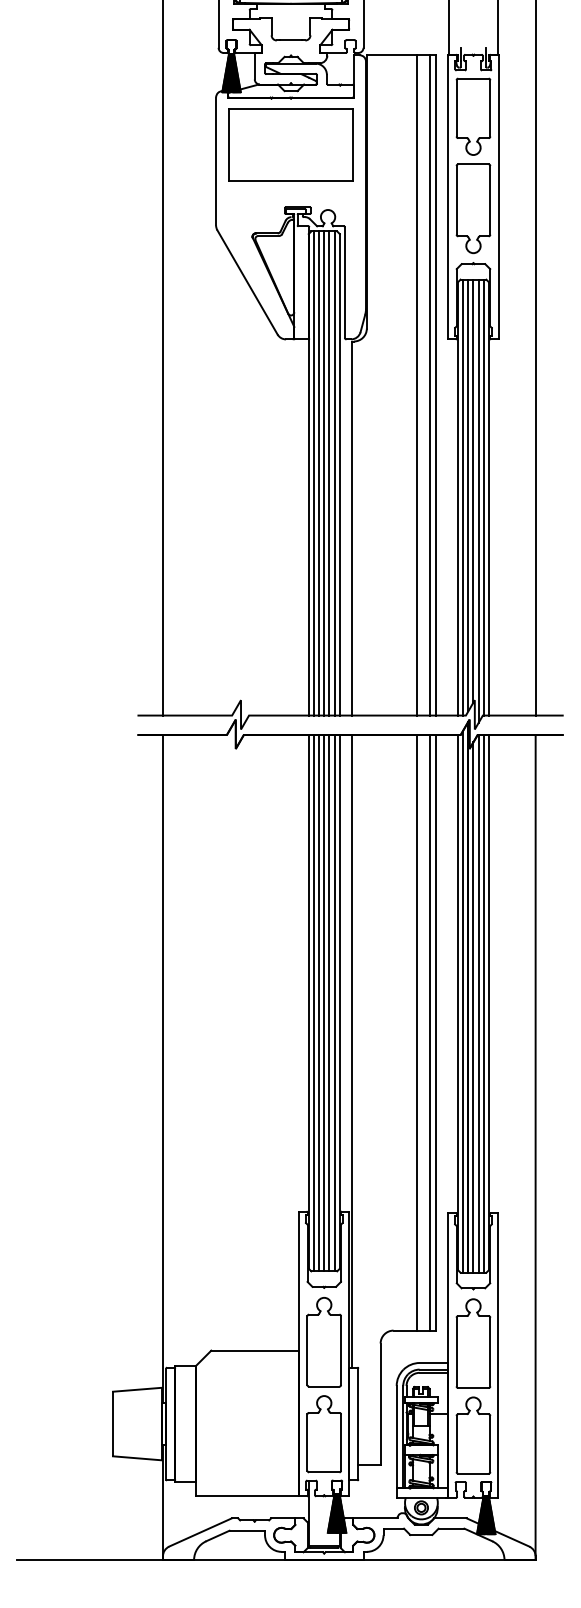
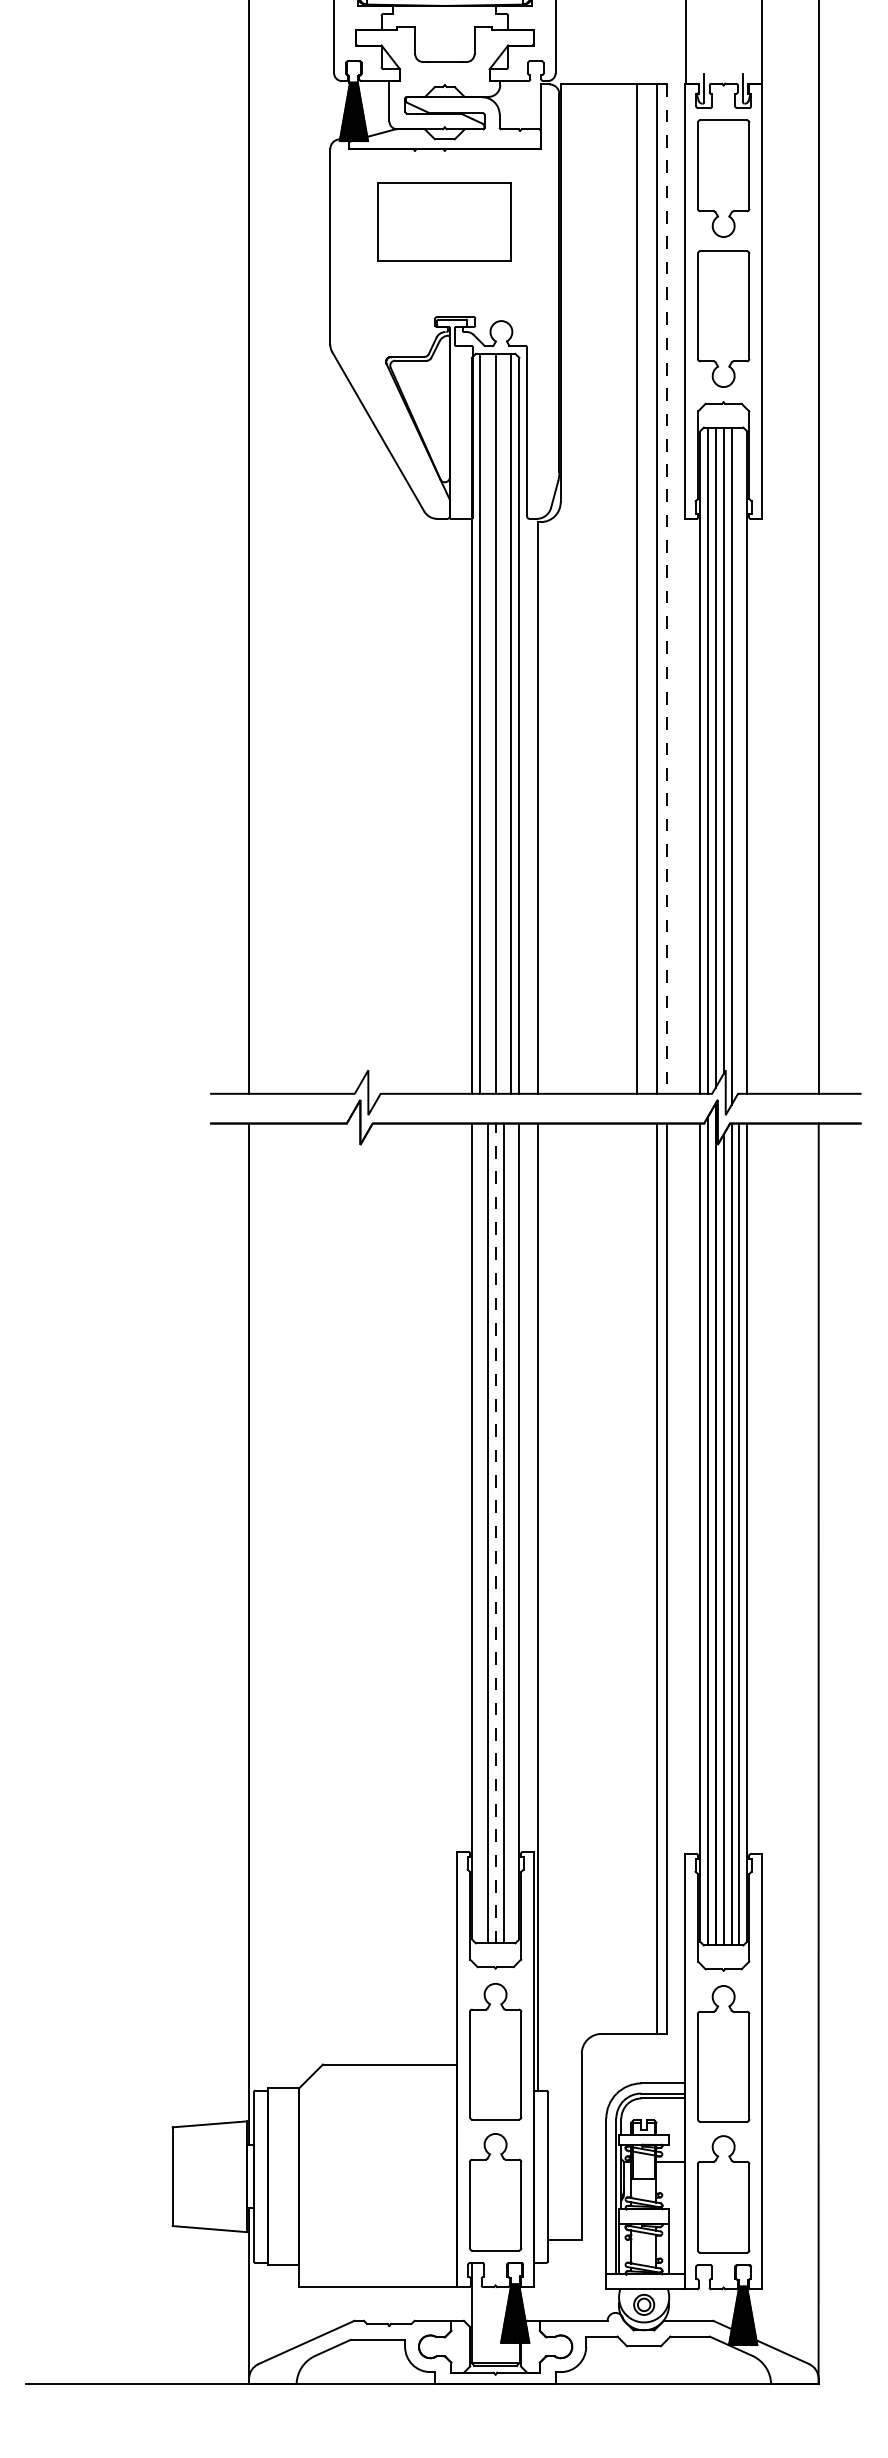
part: (290, 144) -> (444, 220), size x0.7
line: (436, 385) -> (667, 589), solid -> dashed
line: (319, 473) -> (488, 723), removed
line: (329, 473) -> (503, 723), removed
line: (483, 497) -> (739, 760), removed
line: (324, 1002) -> (495, 1532), solid -> dashed
line: (313, 1003) -> (479, 1533), removed
line: (334, 1003) -> (511, 1533), removed
line: (416, 1032) -> (636, 1578), removed

